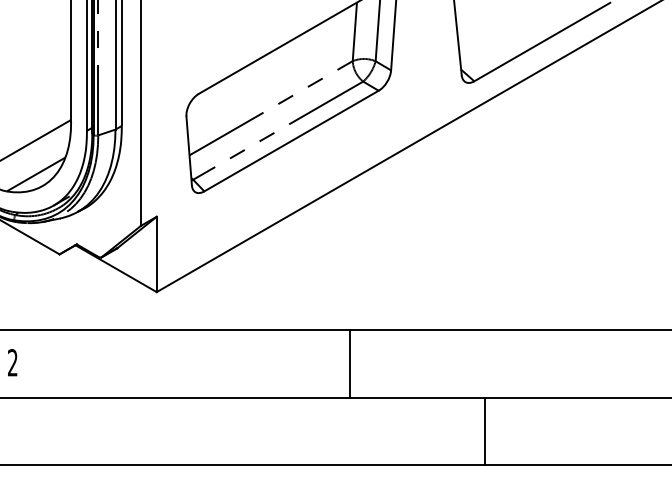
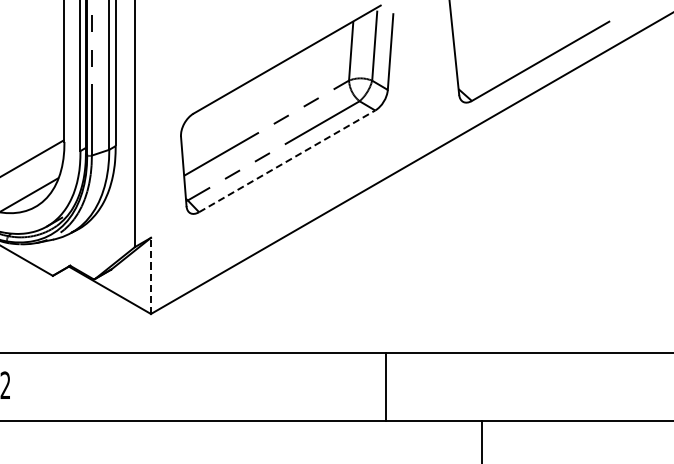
line: (291, 141) -> (287, 161), solid -> dashed
line: (156, 254) -> (150, 275), solid -> dashed
line: (350, 363) -> (386, 386), moved

